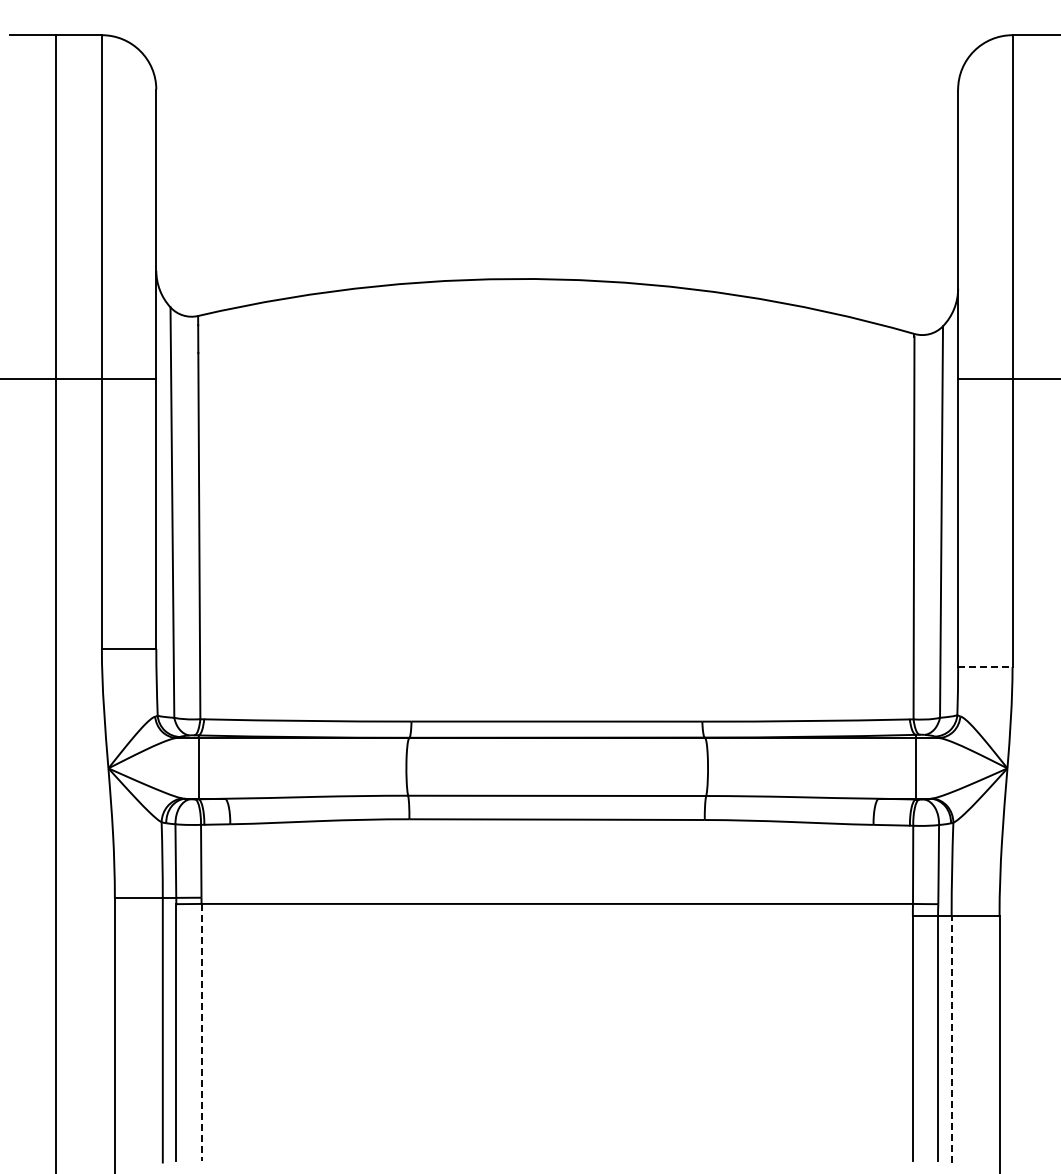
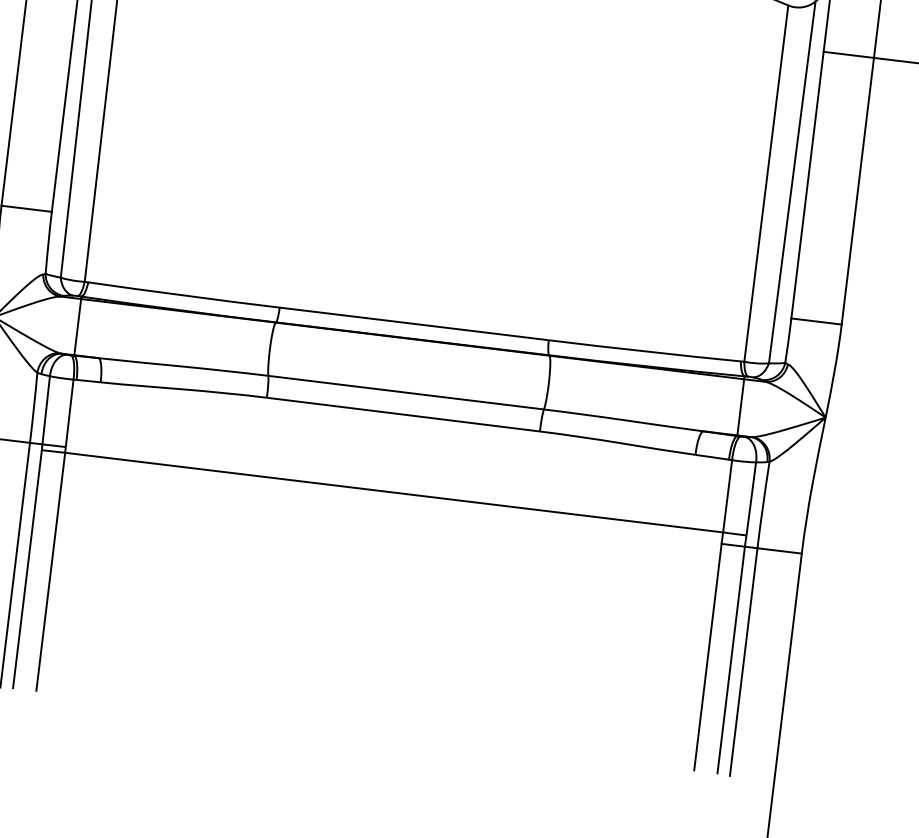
line: (985, 667) -> (816, 321), dashed -> solid
line: (201, 1032) -> (50, 571), dashed -> solid
line: (951, 1038) -> (743, 661), dashed -> solid

